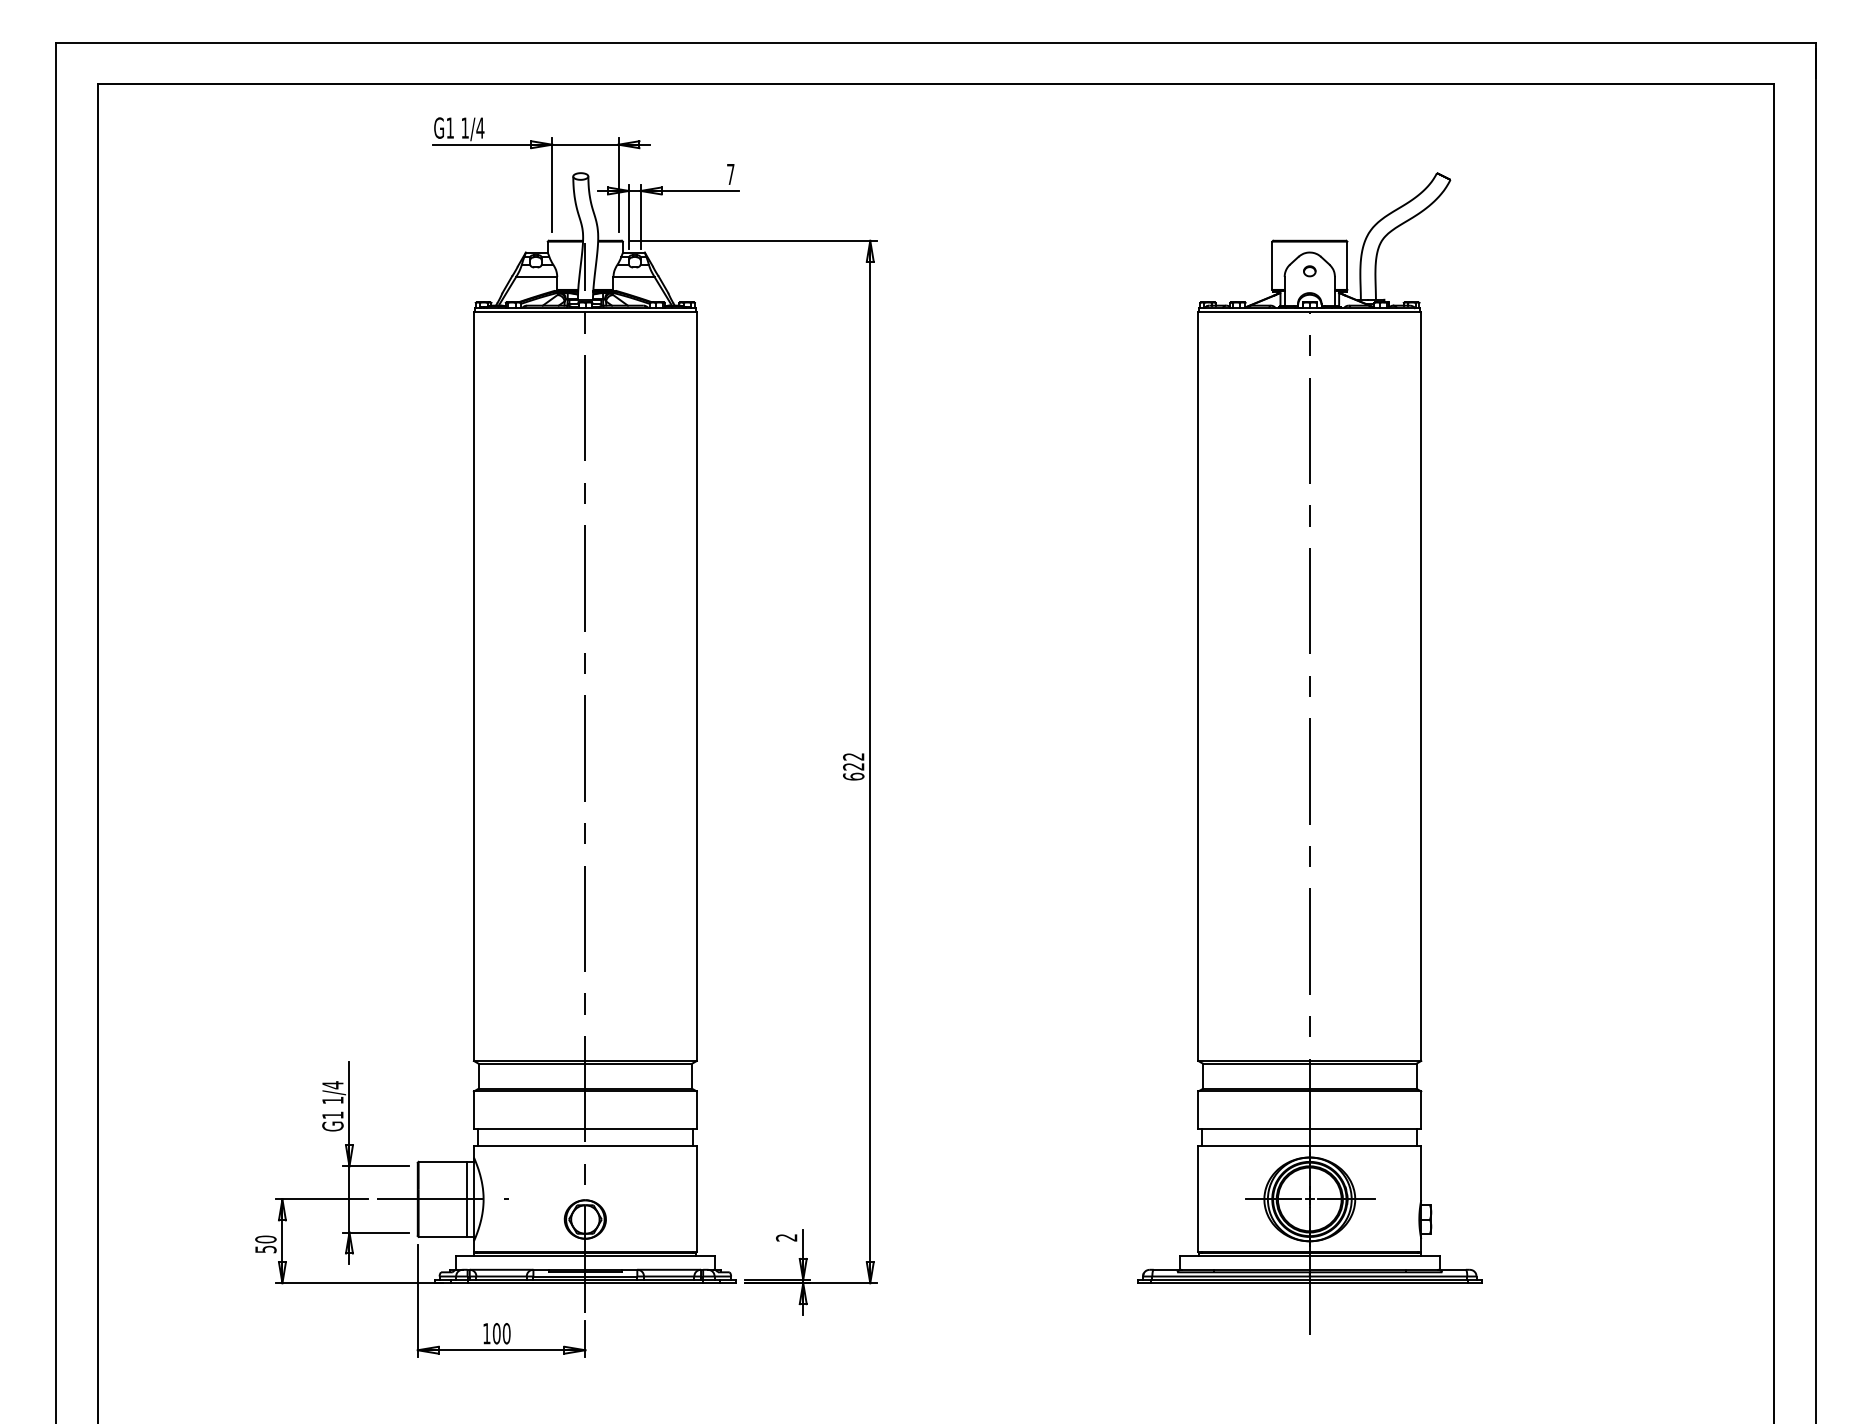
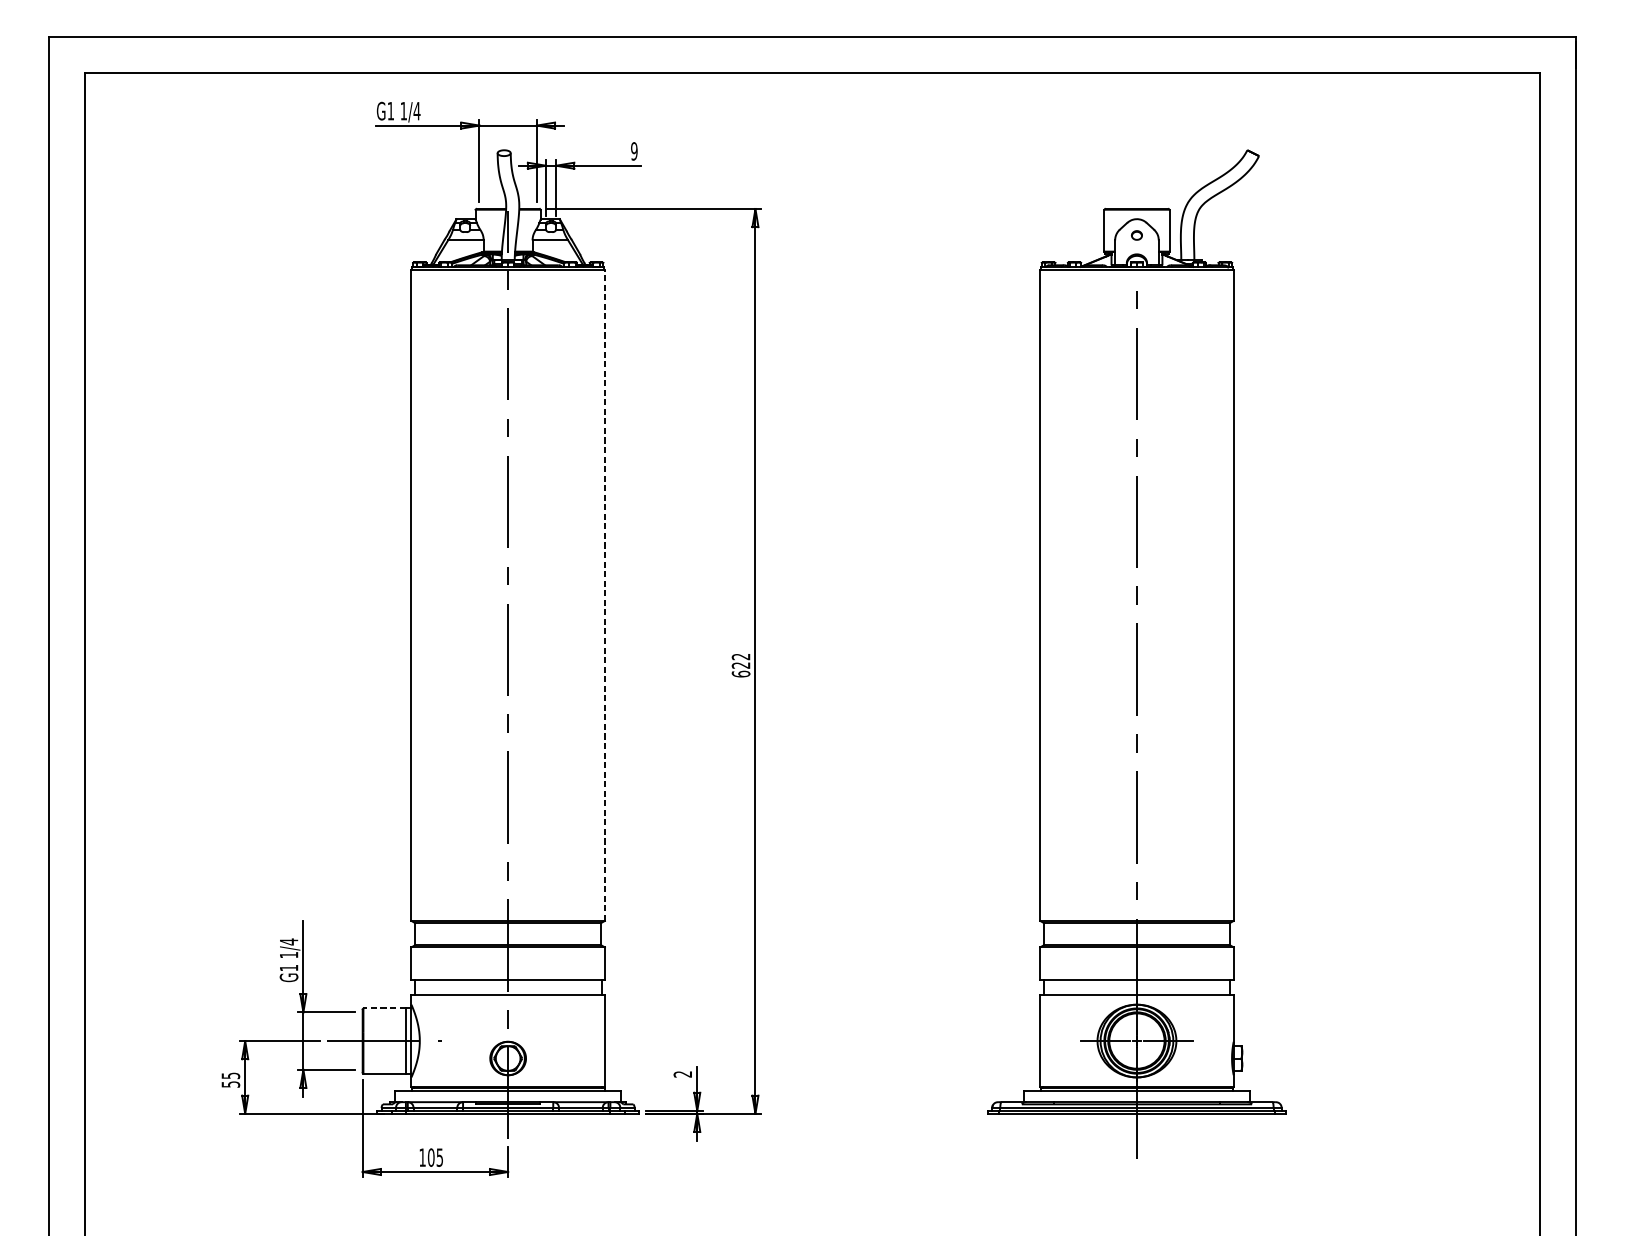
text: (730, 174) -> (634, 151), 7 -> 9
line: (696, 686) -> (604, 595), solid -> dashed
line: (442, 1161) -> (384, 1008), solid -> dashed
text: (265, 1239) -> (230, 1075), 50 -> 55
text: (506, 1333) -> (439, 1157), 100 -> 105

